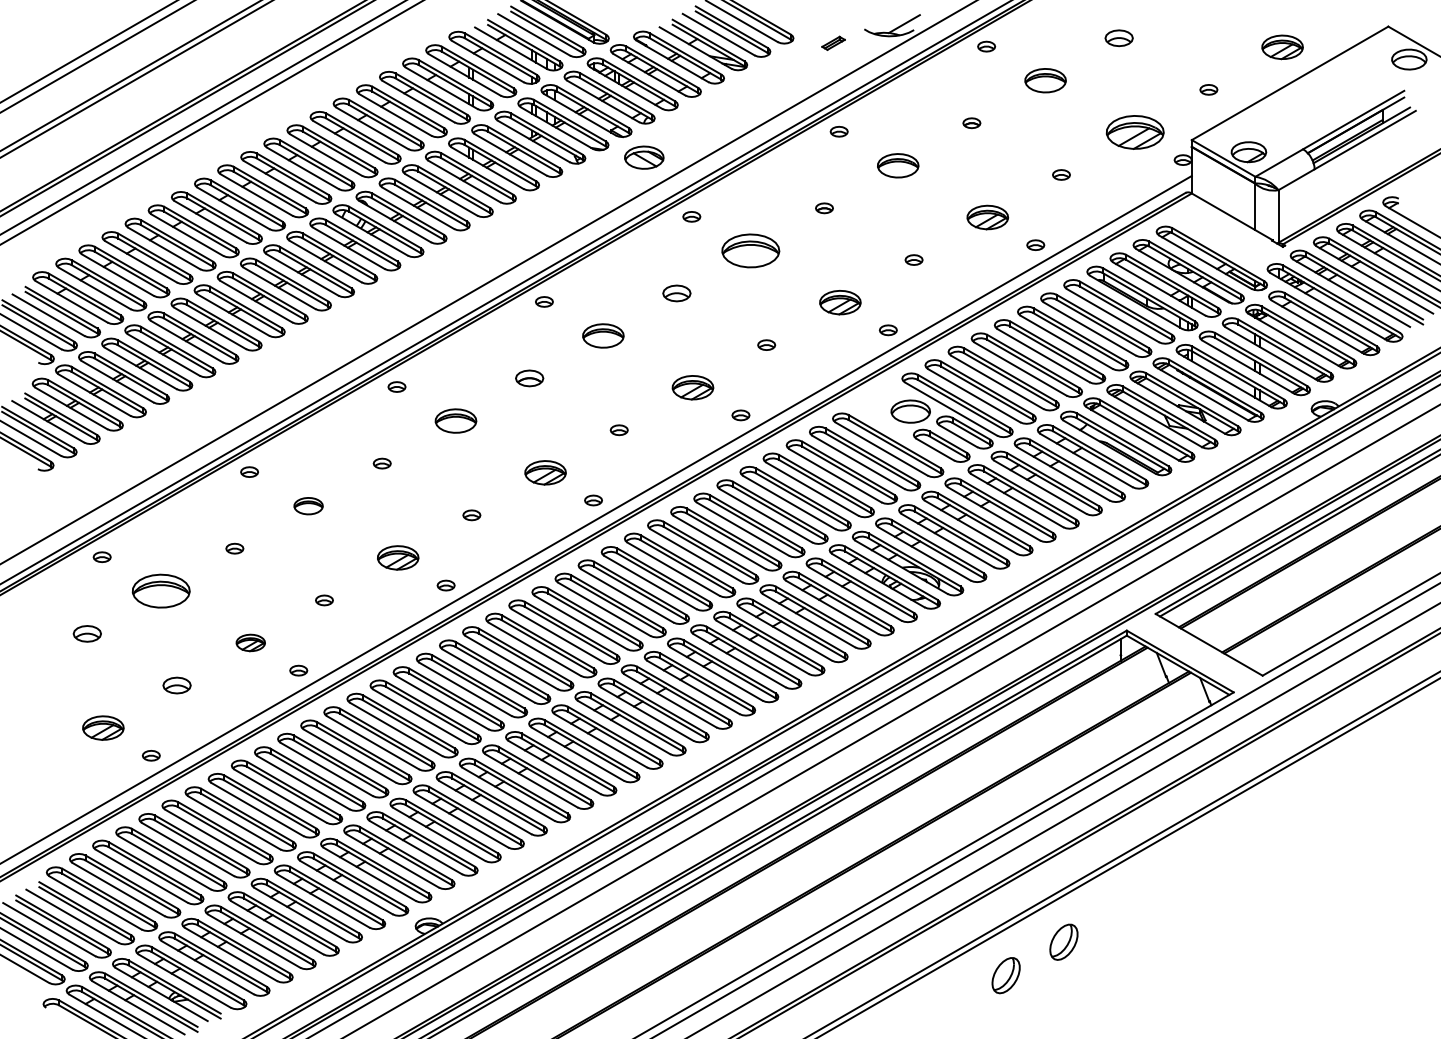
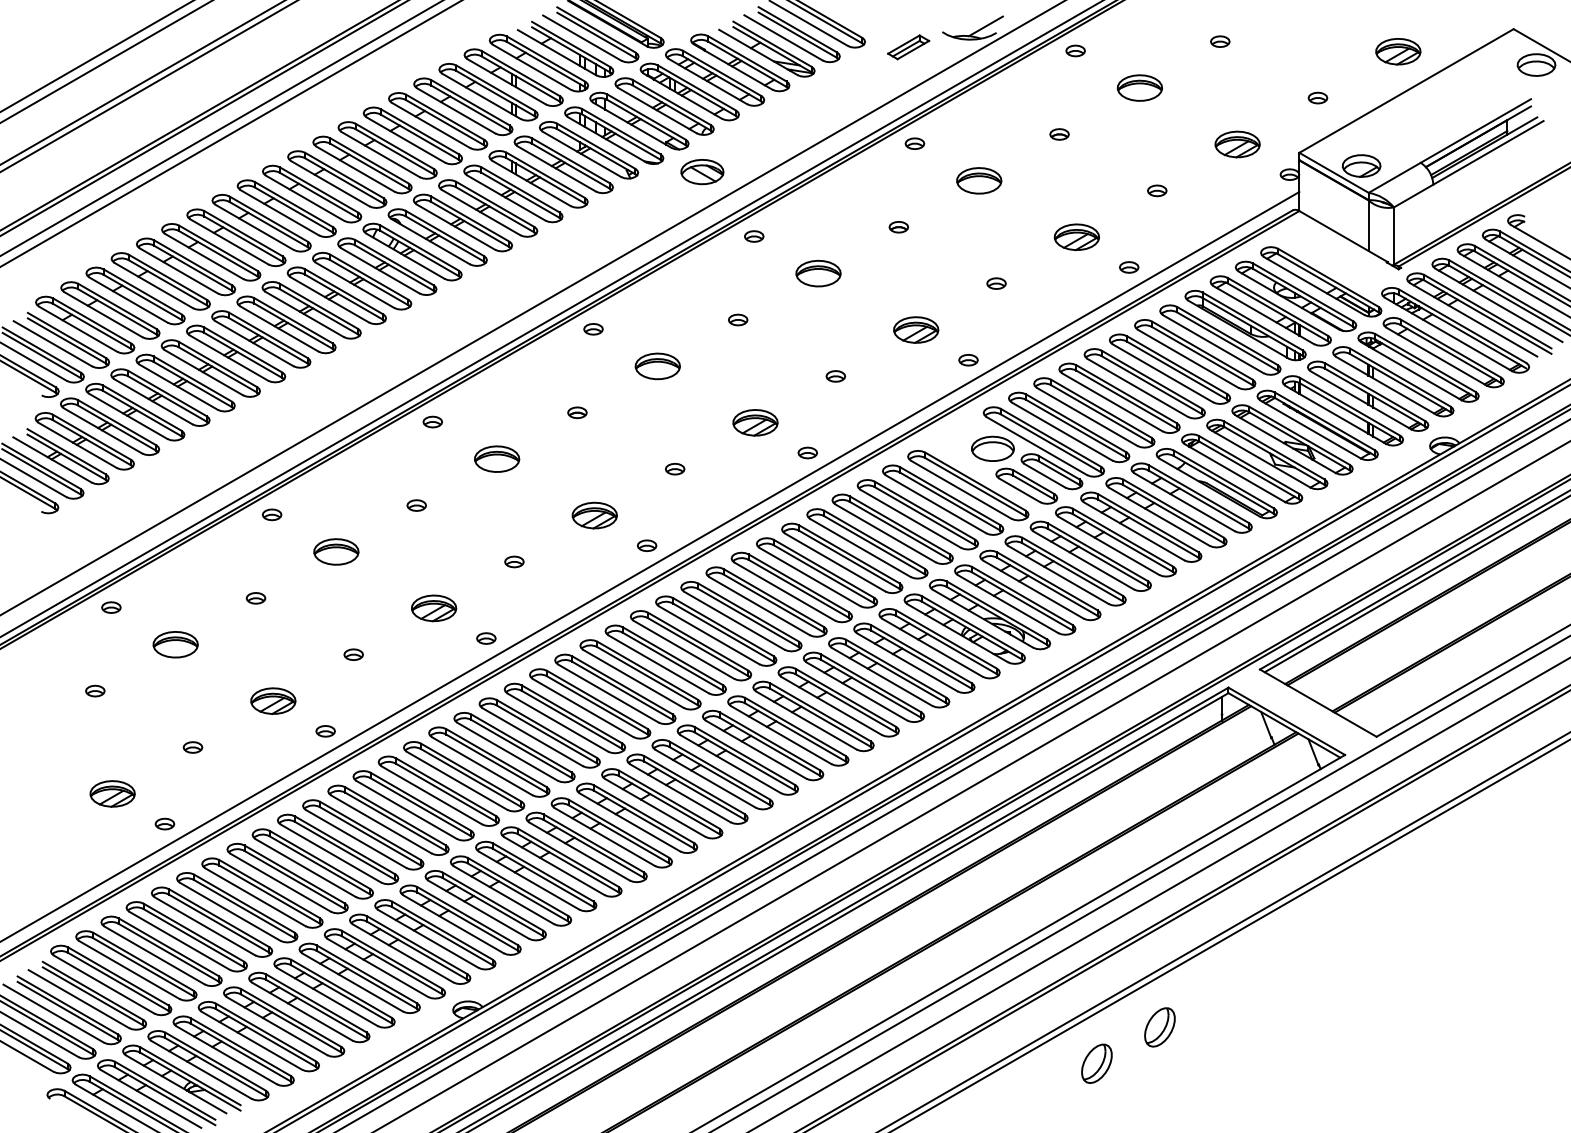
part: (1119, 37) -> (1220, 41), size x0.62
part: (833, 43) -> (908, 47), size x1.67
part: (1135, 132) -> (1237, 144), size x0.71
part: (750, 250) -> (818, 273), size x0.71
part: (677, 292) -> (738, 319), size x0.62
part: (529, 378) -> (577, 412), size x0.62
part: (308, 505) -> (336, 551), size x1.43
part: (161, 591) -> (175, 644), size x0.71
part: (87, 633) -> (95, 690), size x0.62
part: (250, 642) -> (273, 700), size x1.43
part: (176, 685) -> (192, 747), size x0.62

